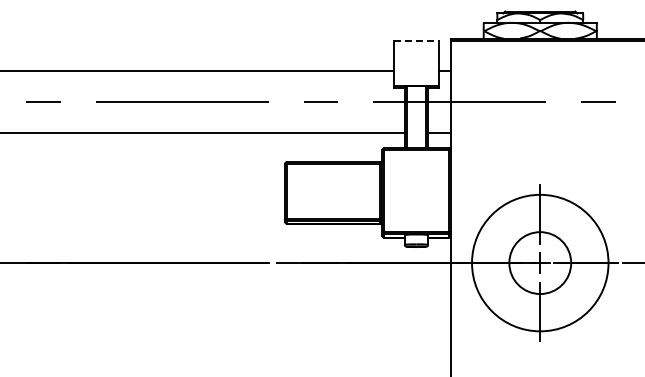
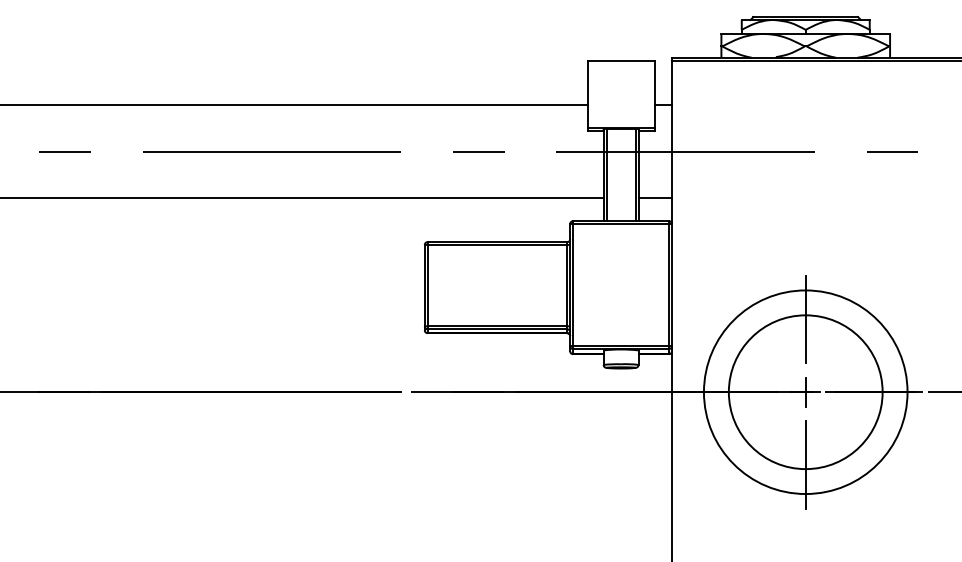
line: (416, 41) -> (621, 61), dashed -> solid
circle: (539, 262) -> (804, 391), size x1.67

